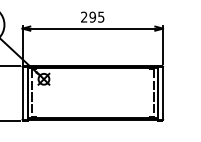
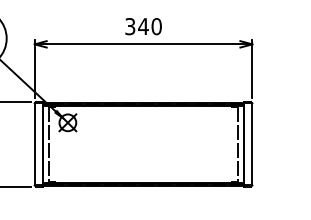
text: (92, 16) -> (143, 25), 295 -> 340

